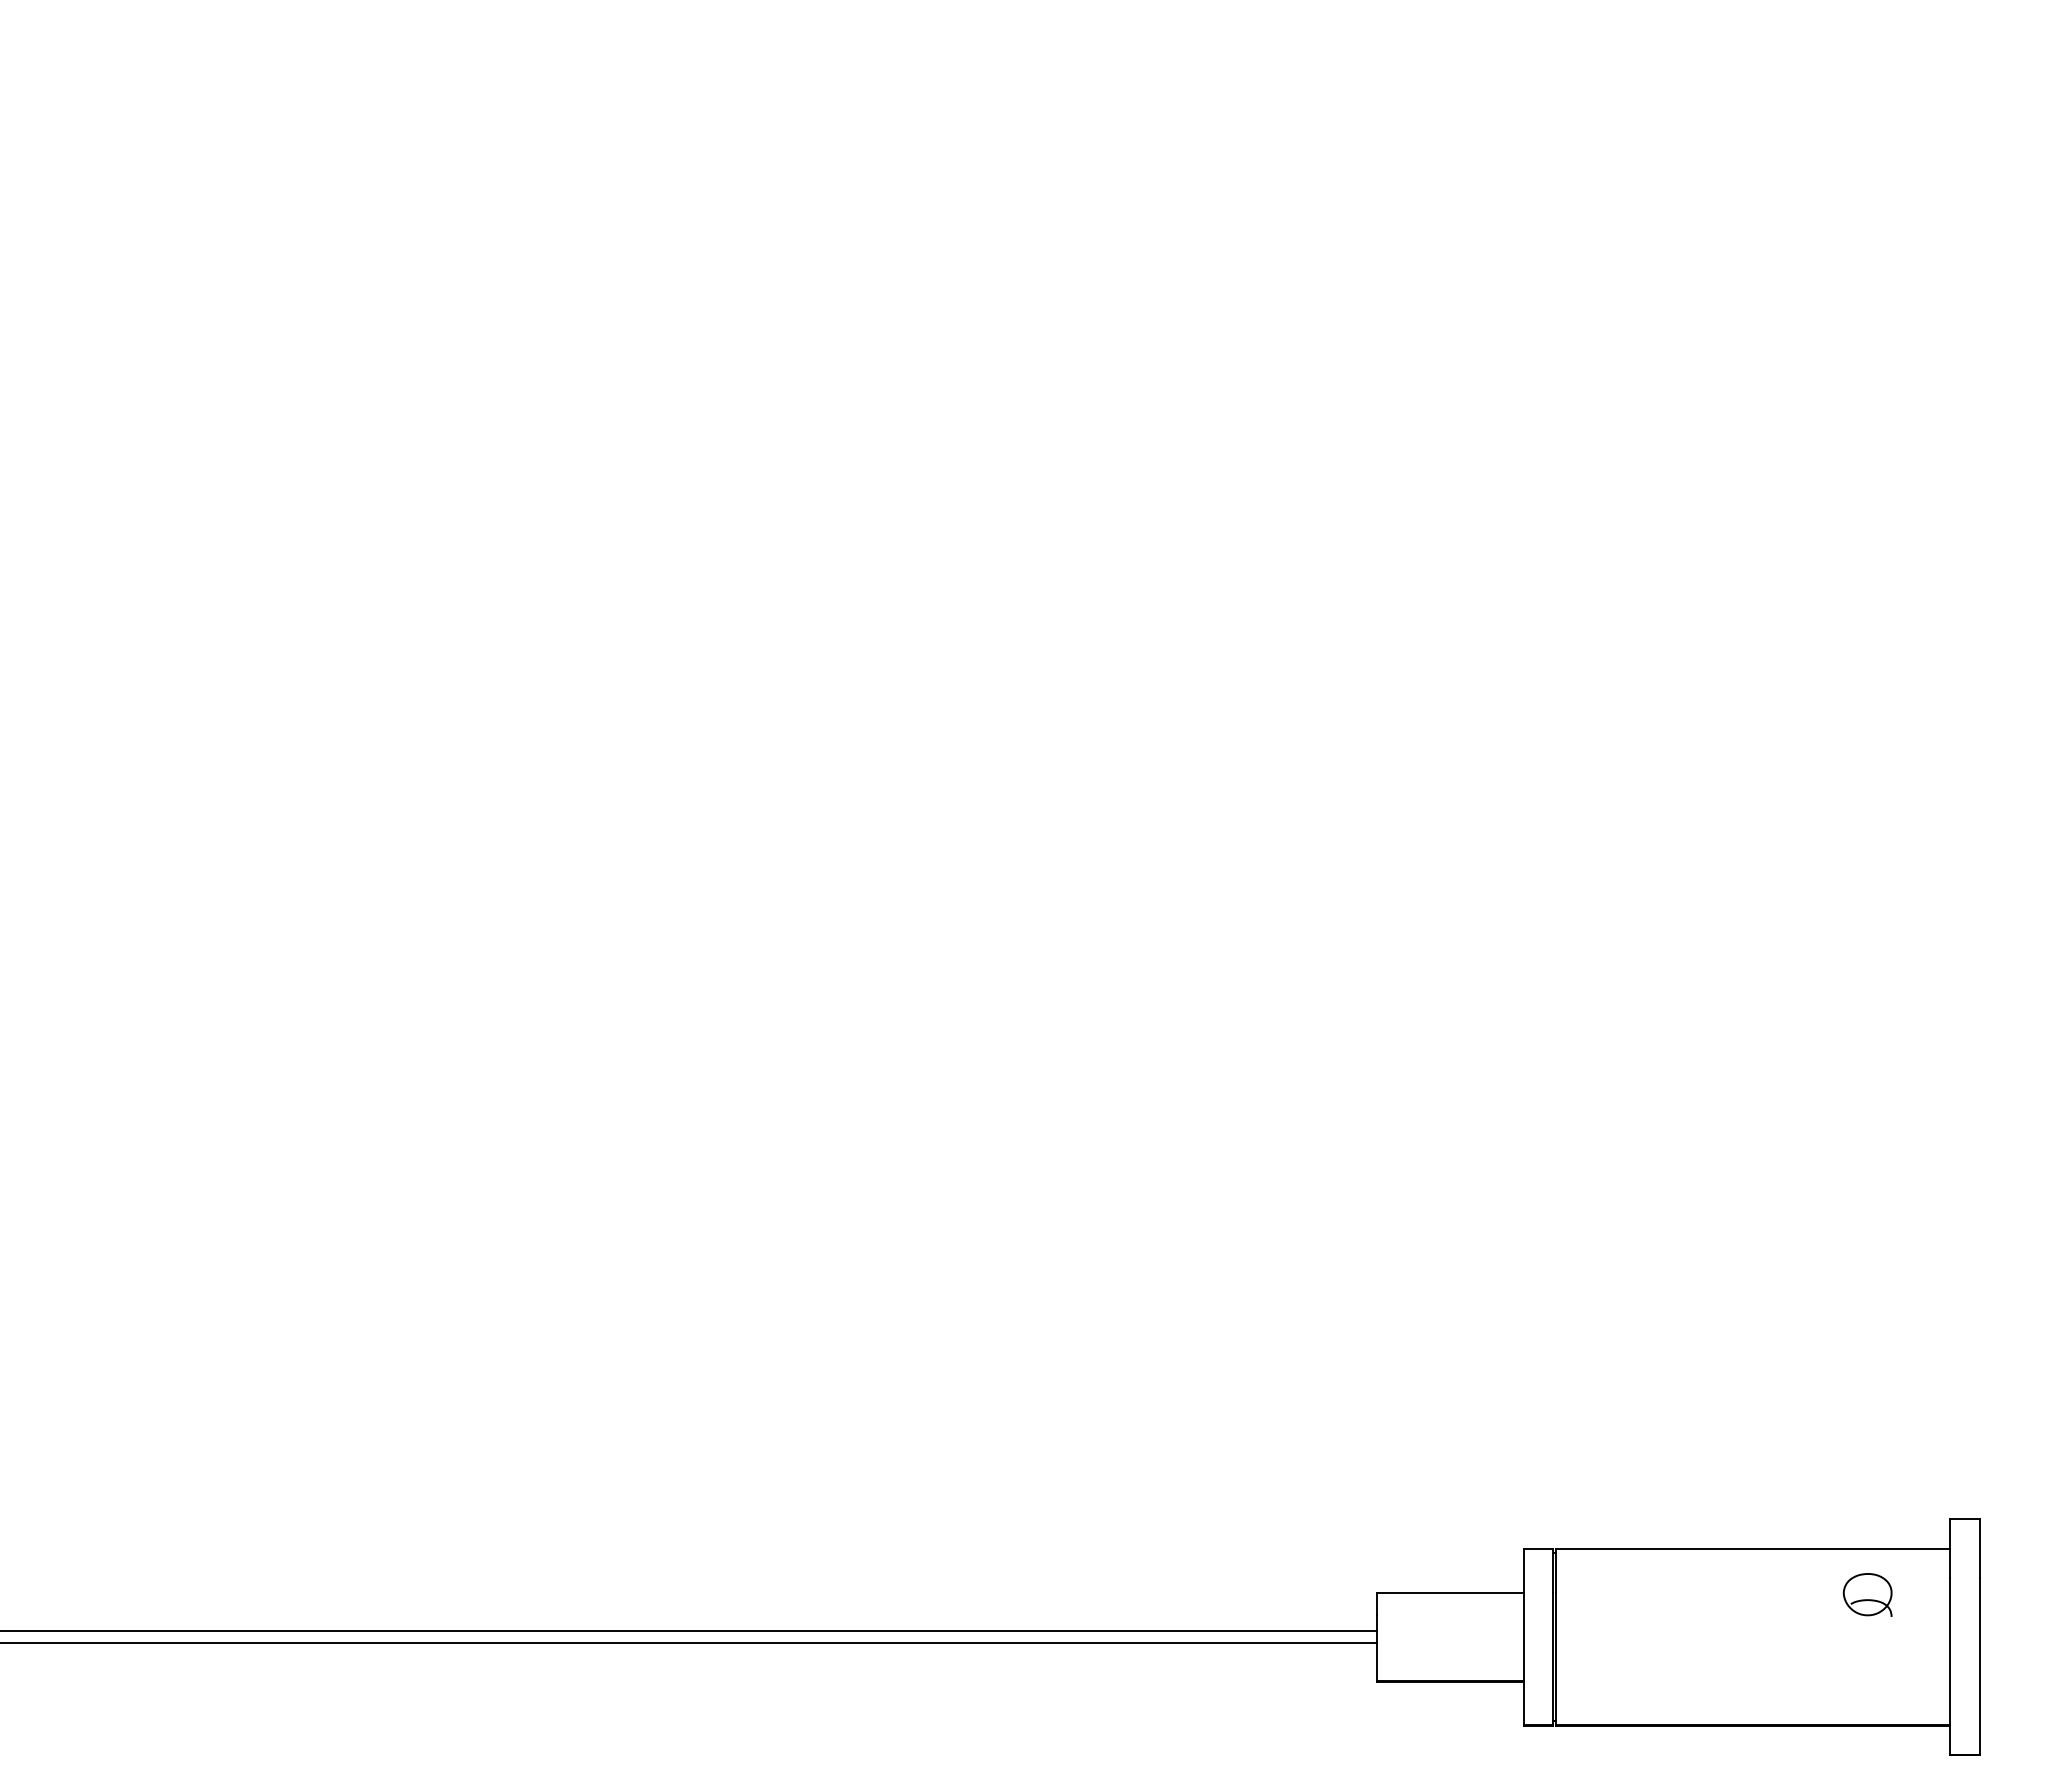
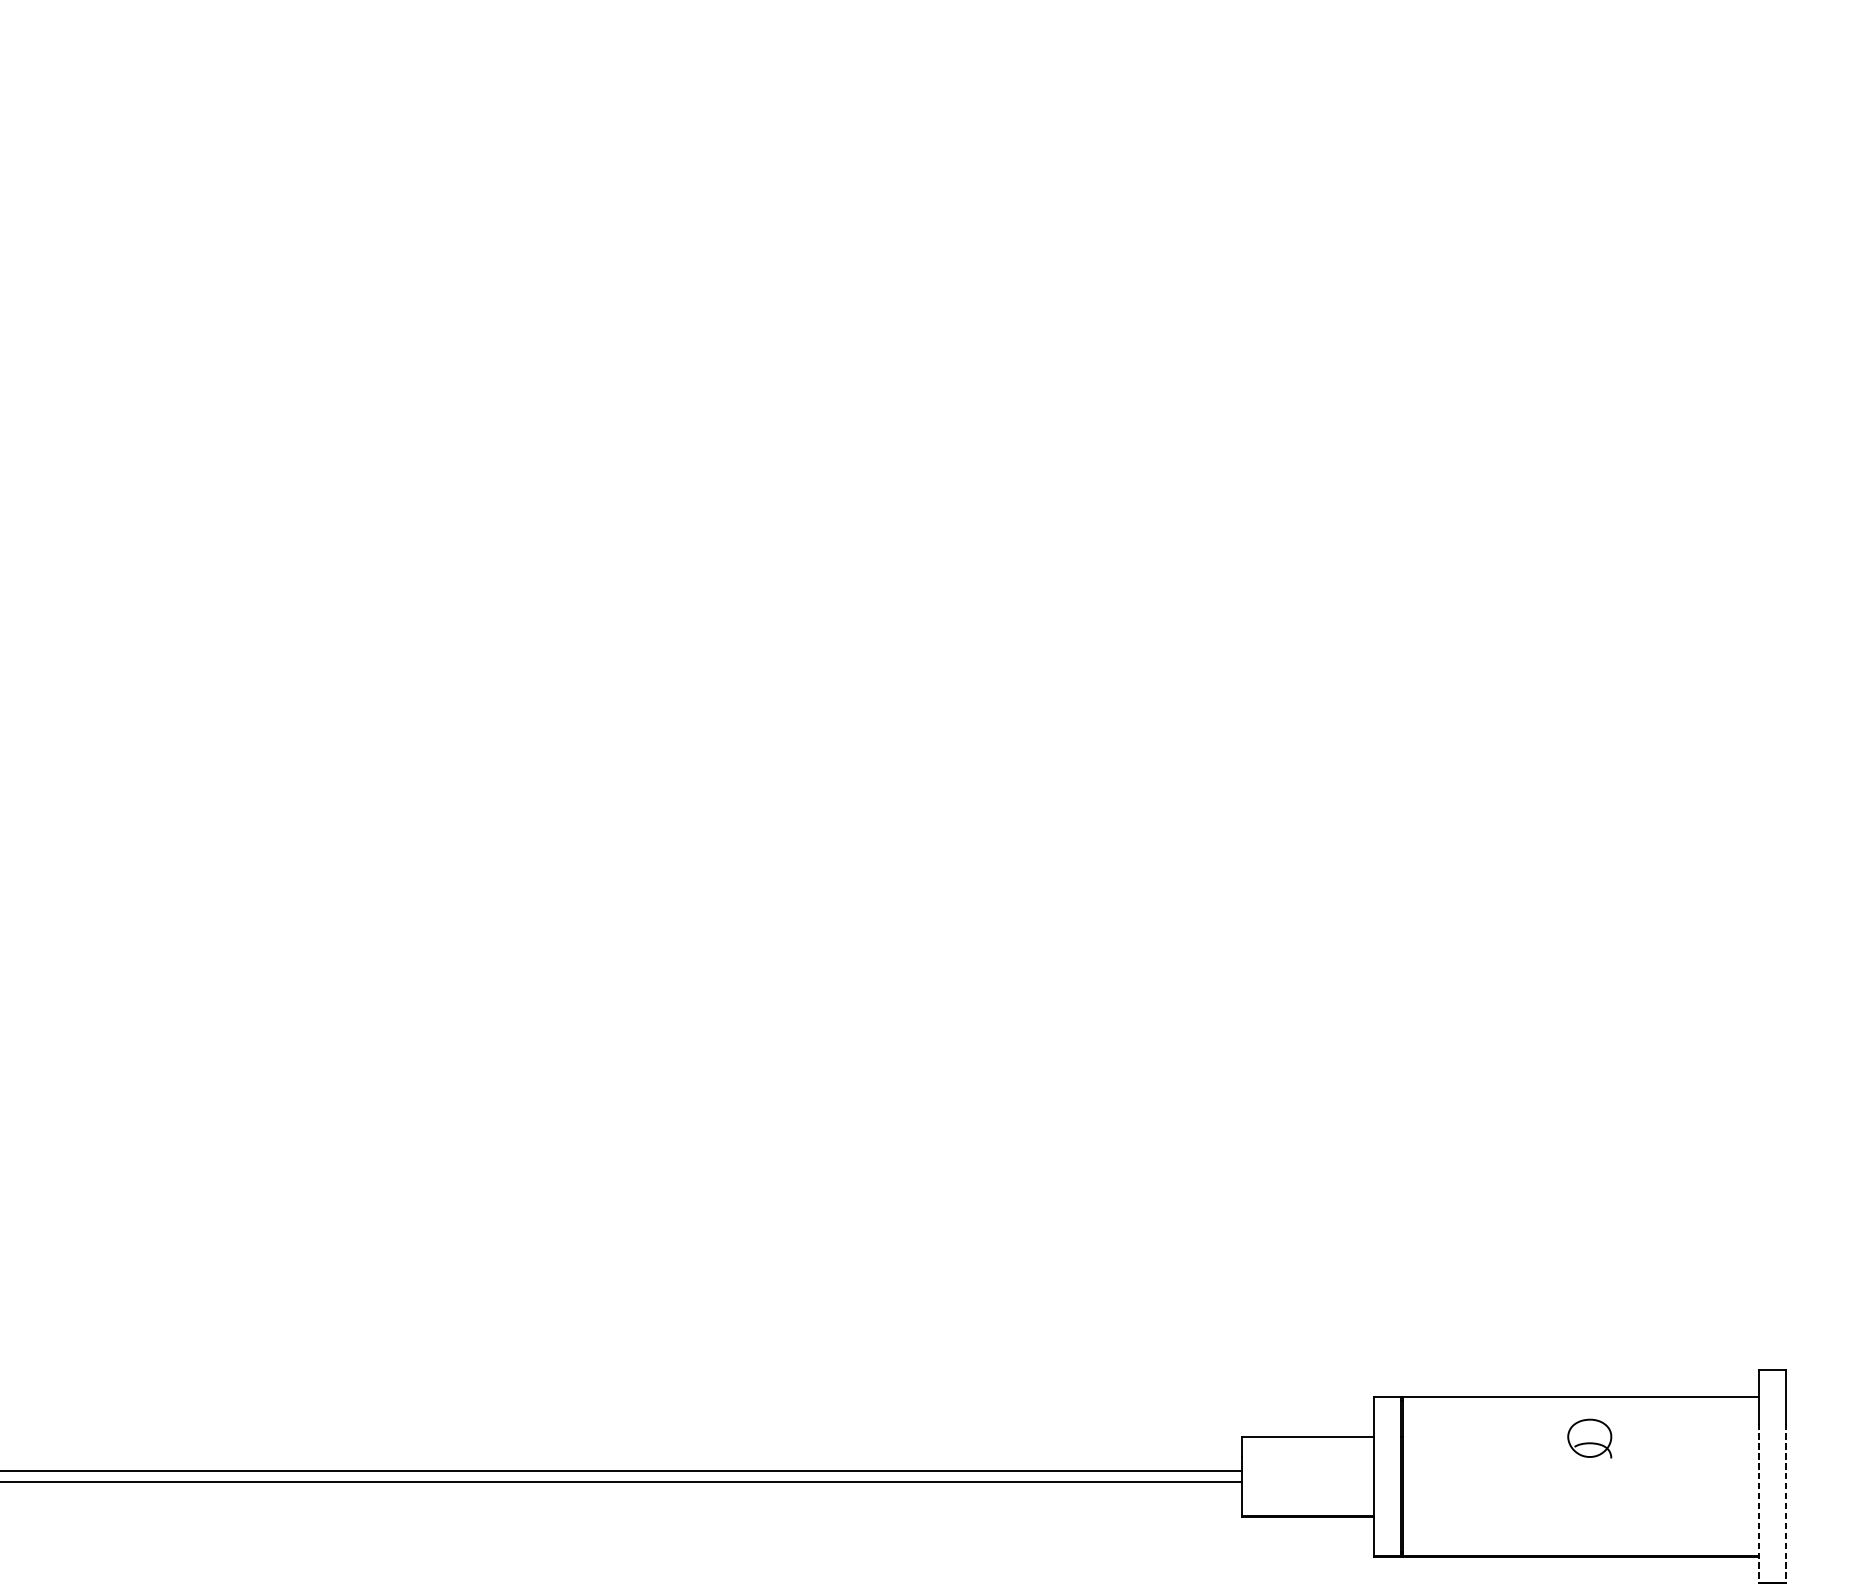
part: (1867, 1594) -> (1589, 1438), moved
line: (1950, 1667) -> (1759, 1504), solid -> dashed
line: (1979, 1667) -> (1785, 1504), solid -> dashed

